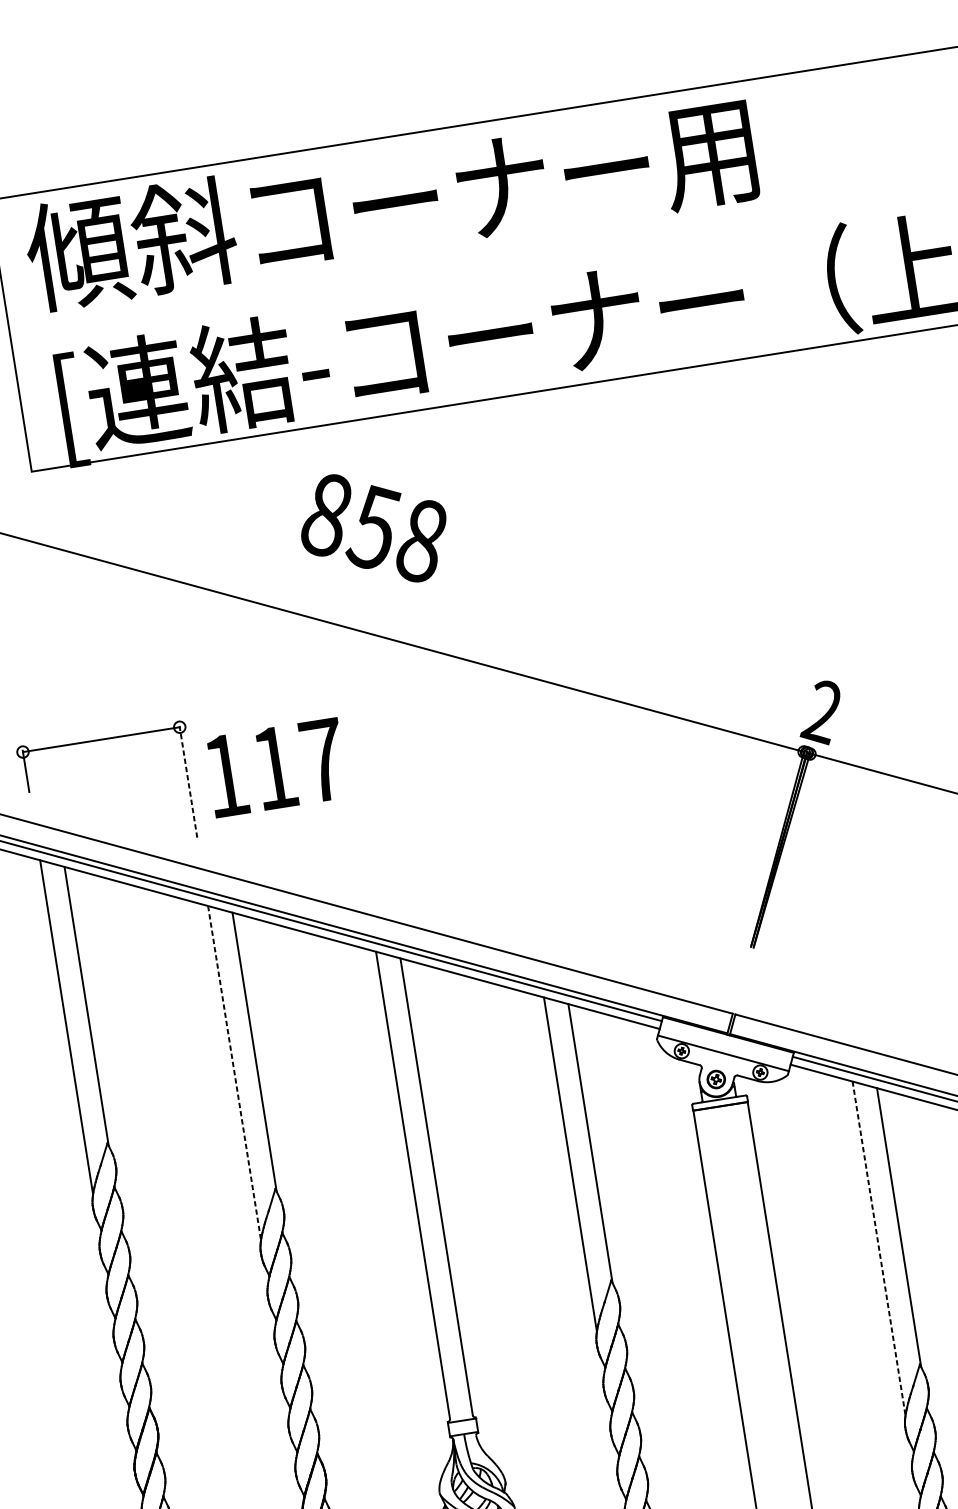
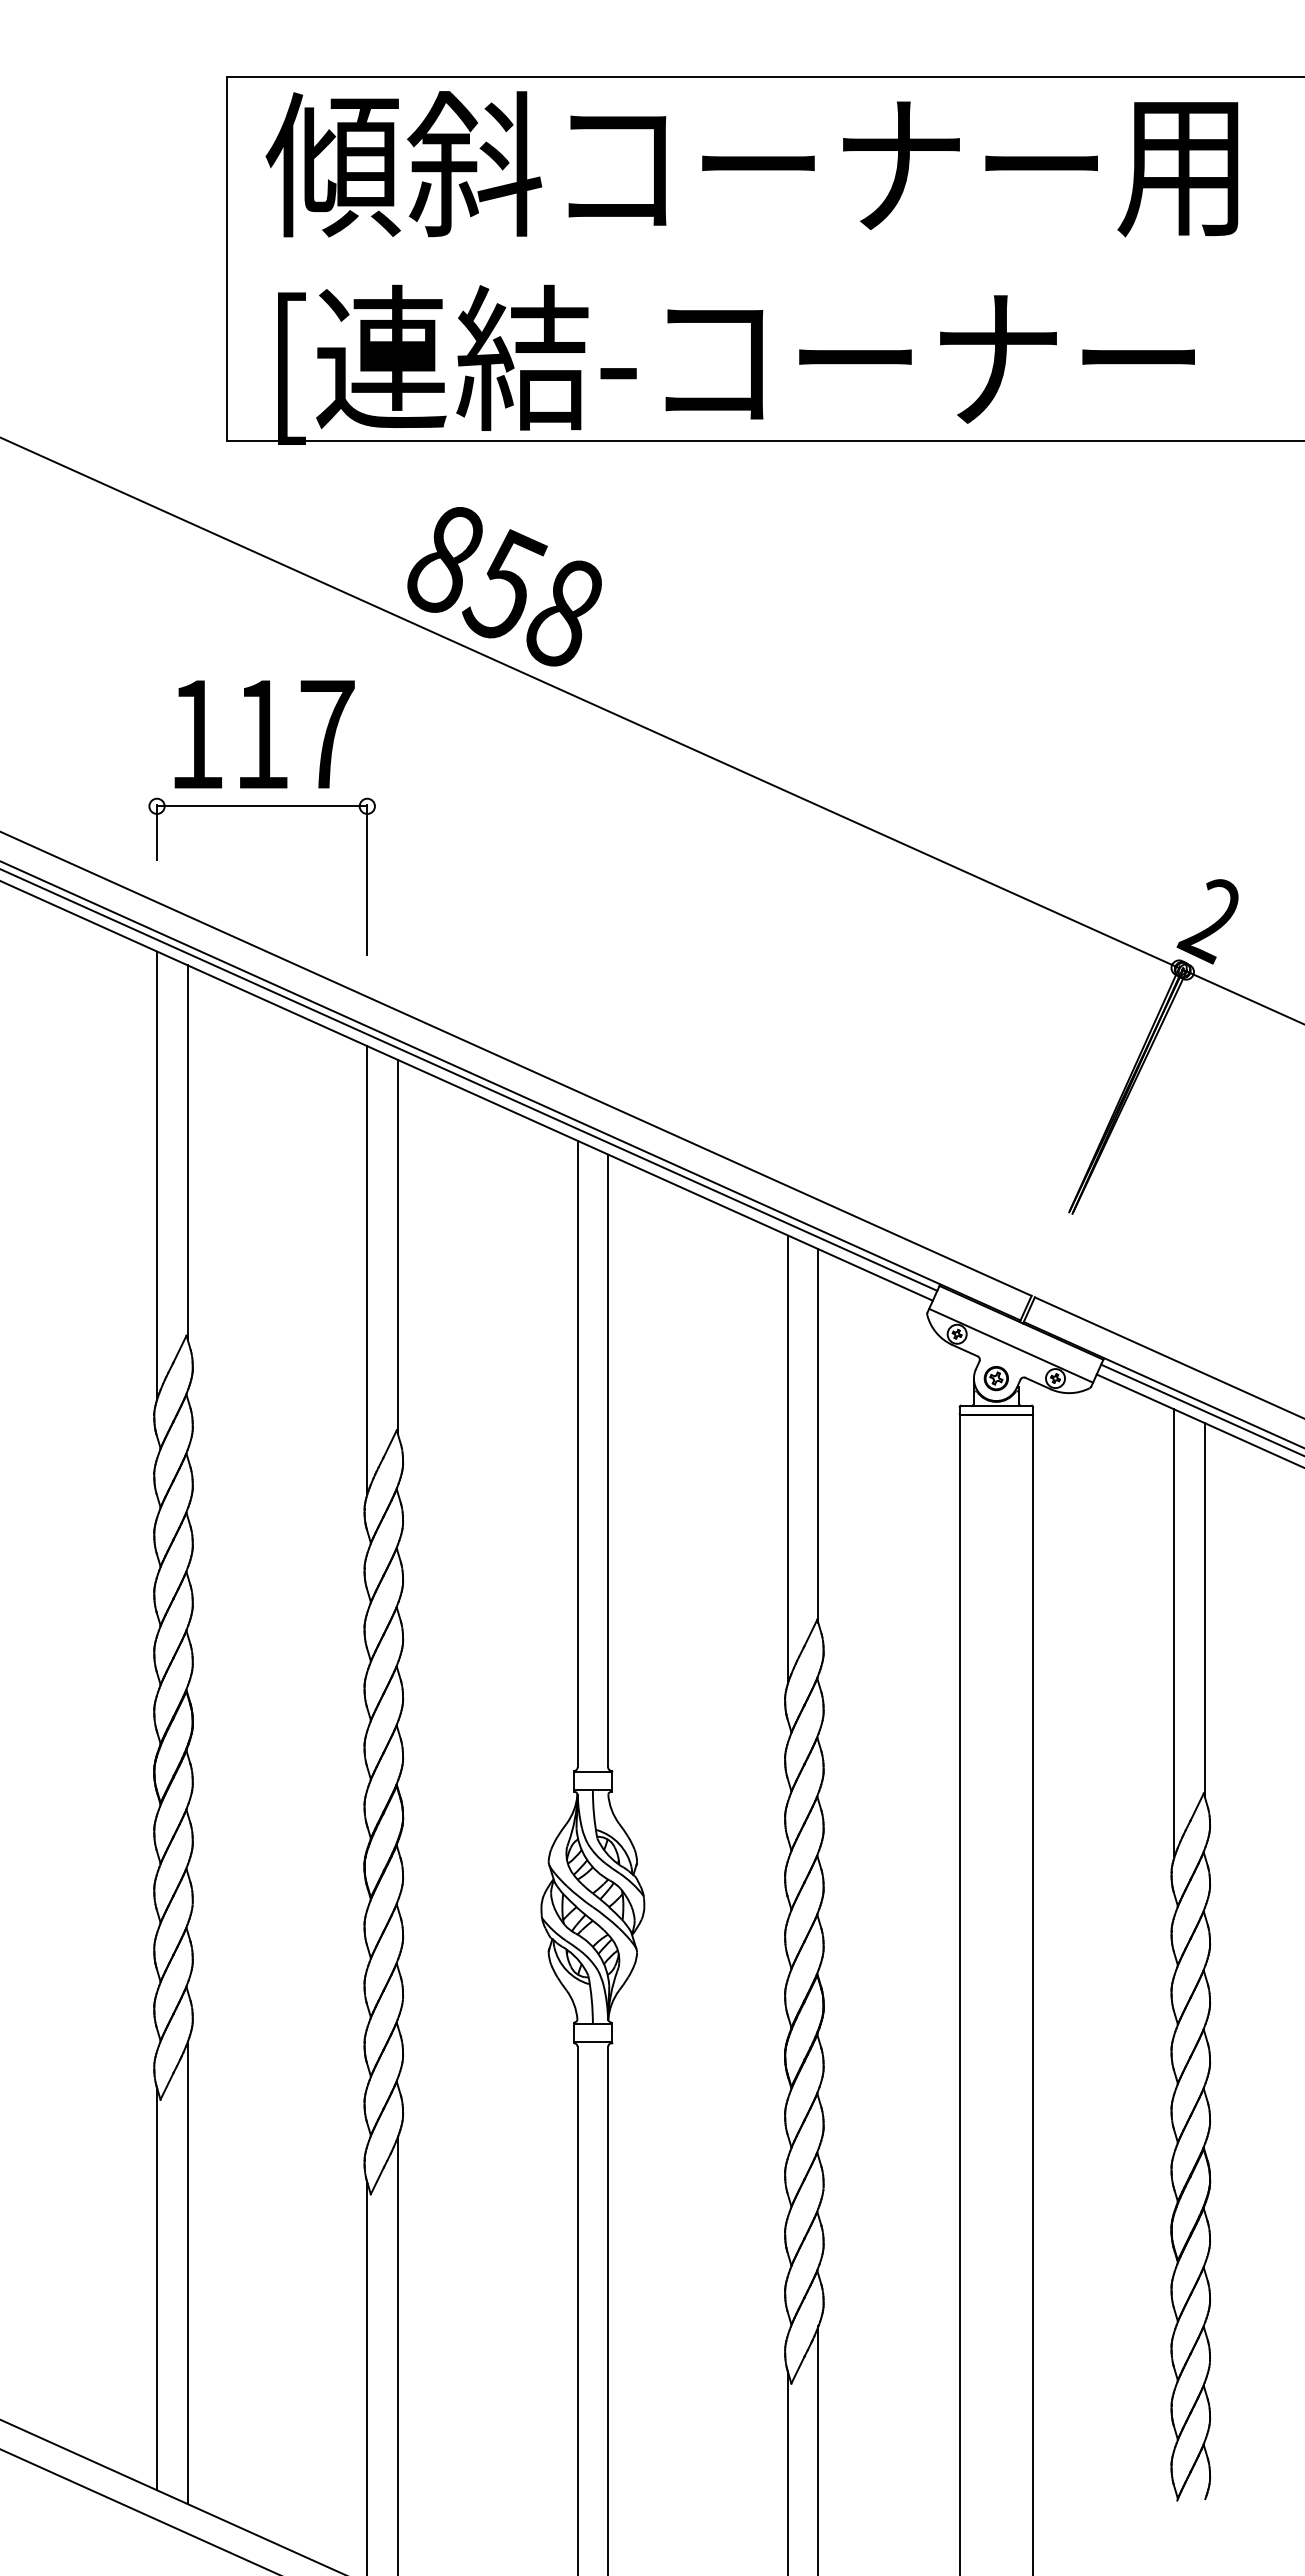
text: (373, 528) -> (504, 586), moved
text: (276, 767) -> (264, 734), moved
line: (188, 781) -> (367, 879), dashed -> solid
line: (234, 1072) -> (367, 1269), dashed -> solid
line: (879, 1247) -> (1174, 1632), dashed -> solid

